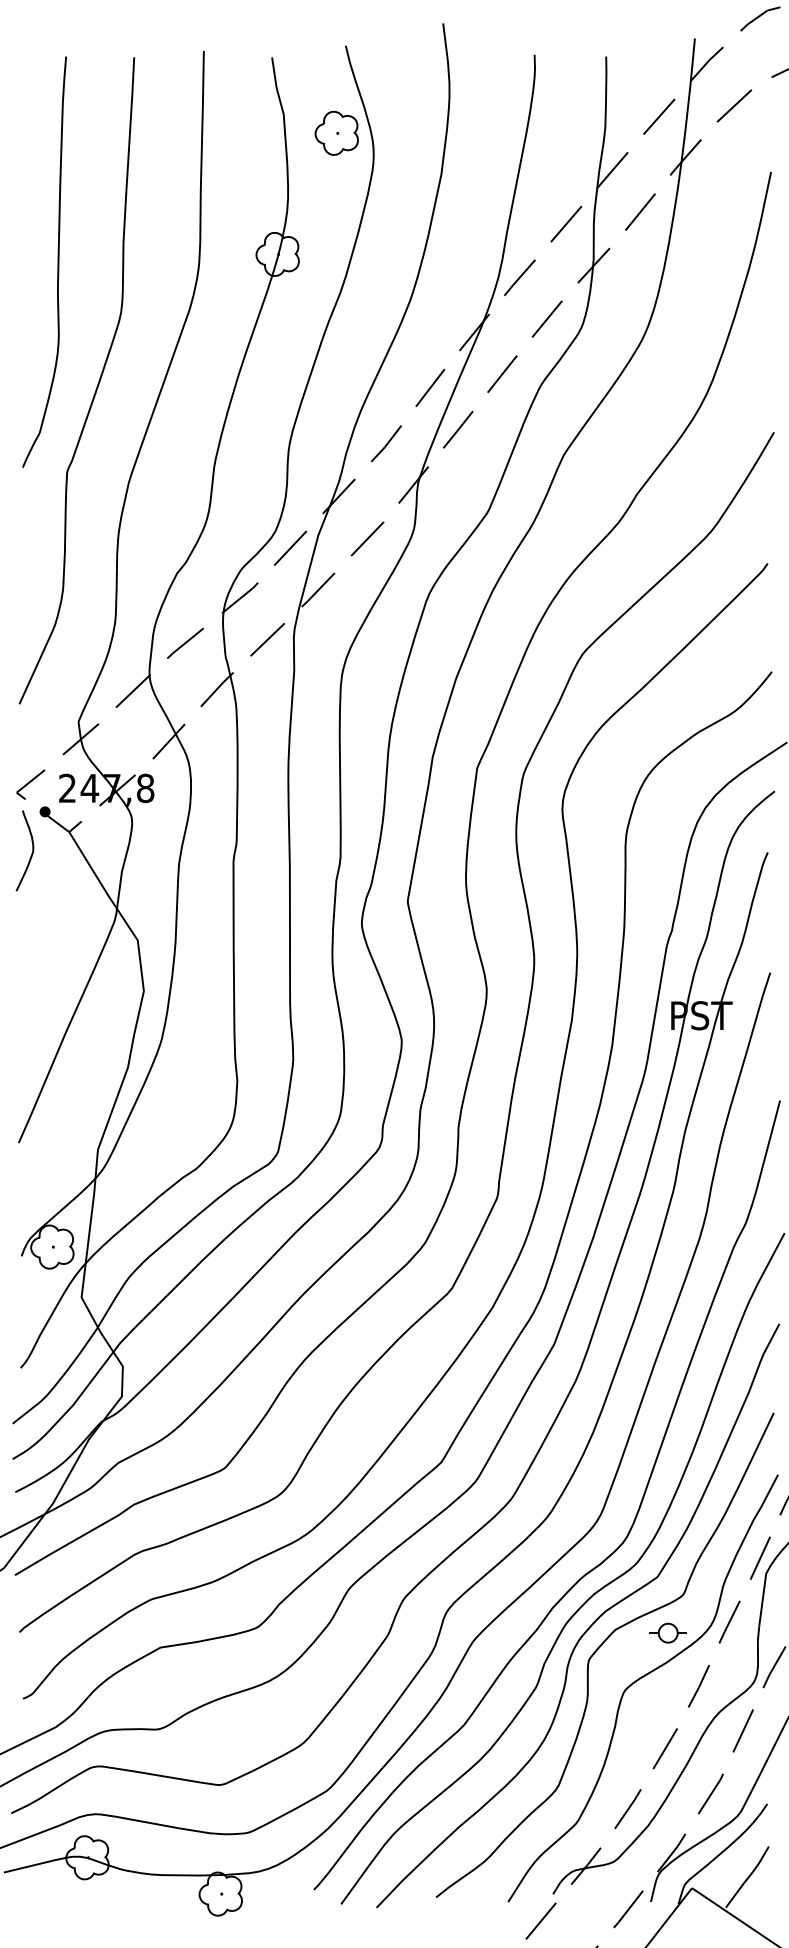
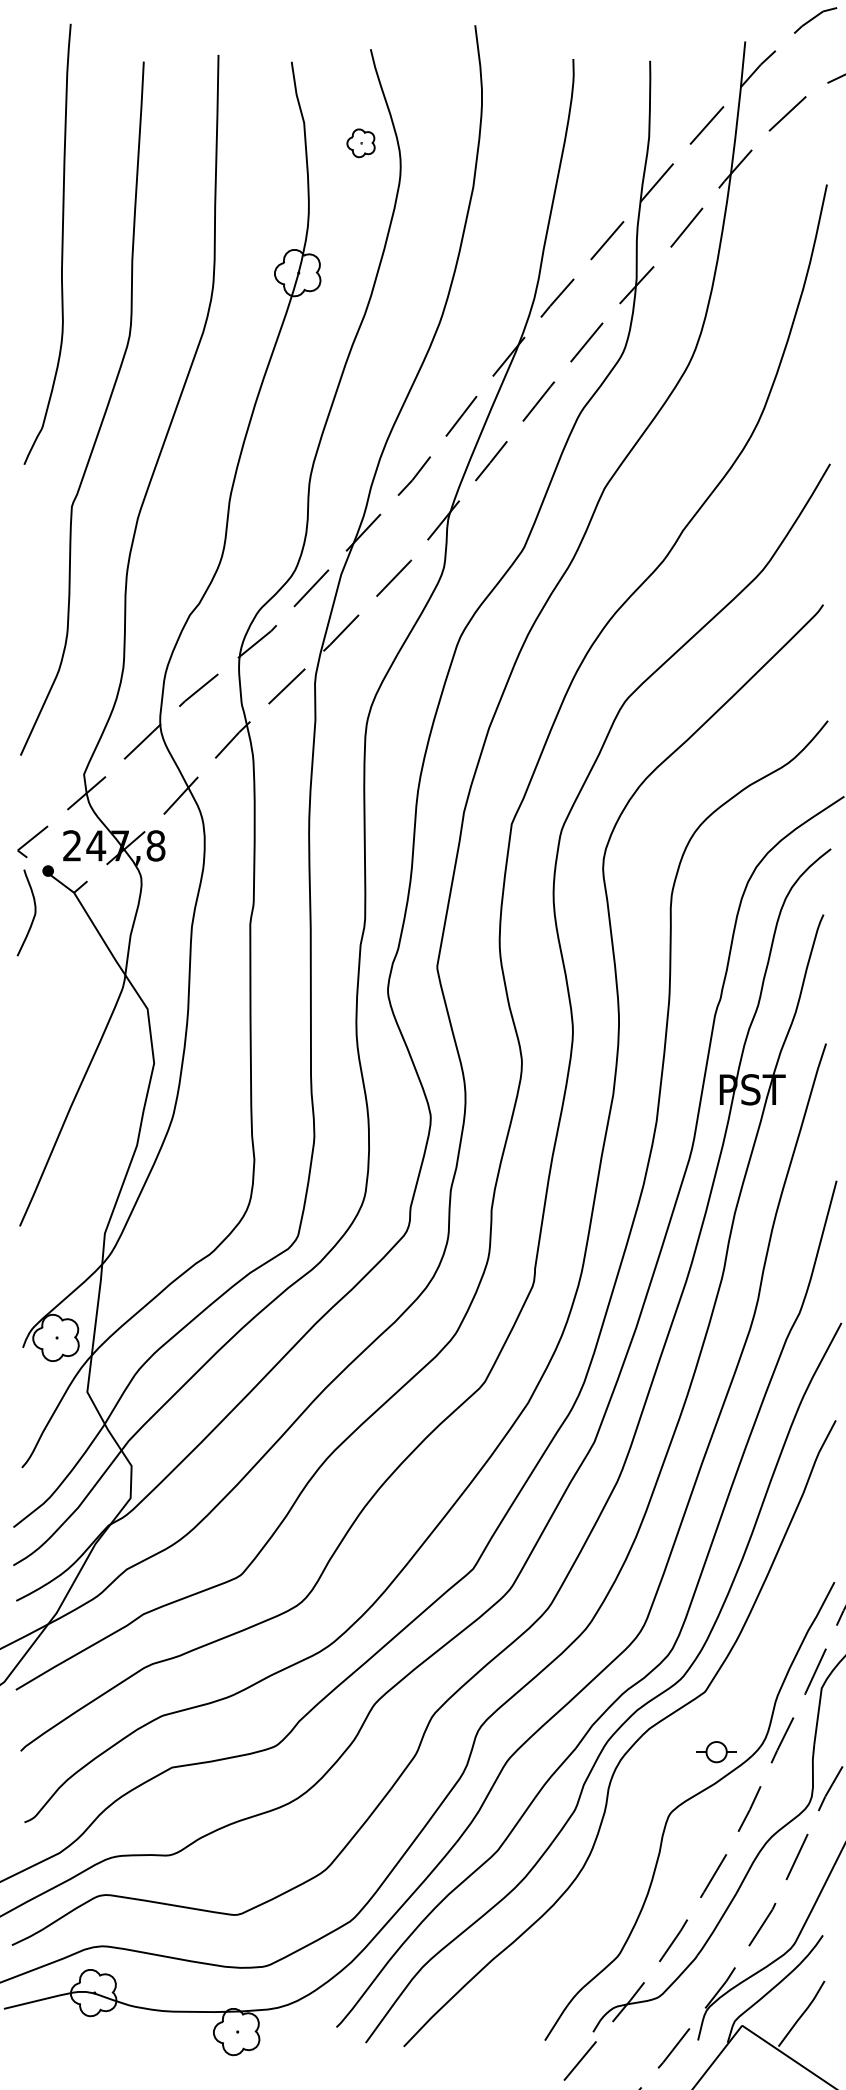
part: (336, 133) -> (360, 143), size x0.6
curve: (57, 261) -> (61, 243), moved
curve: (598, 1650) -> (641, 1770), removed

